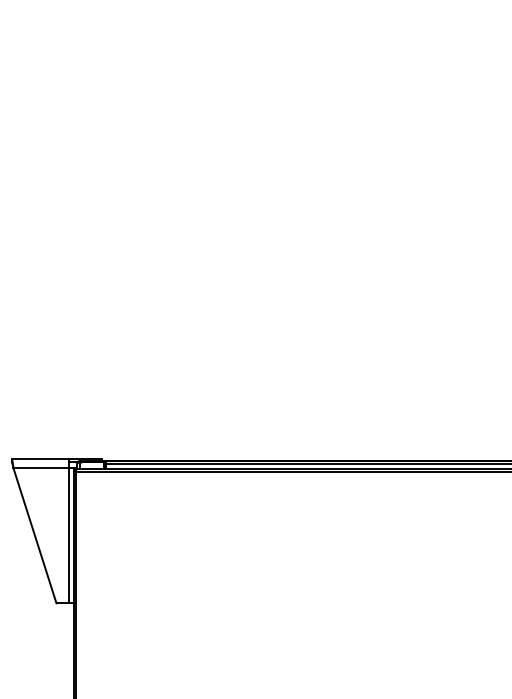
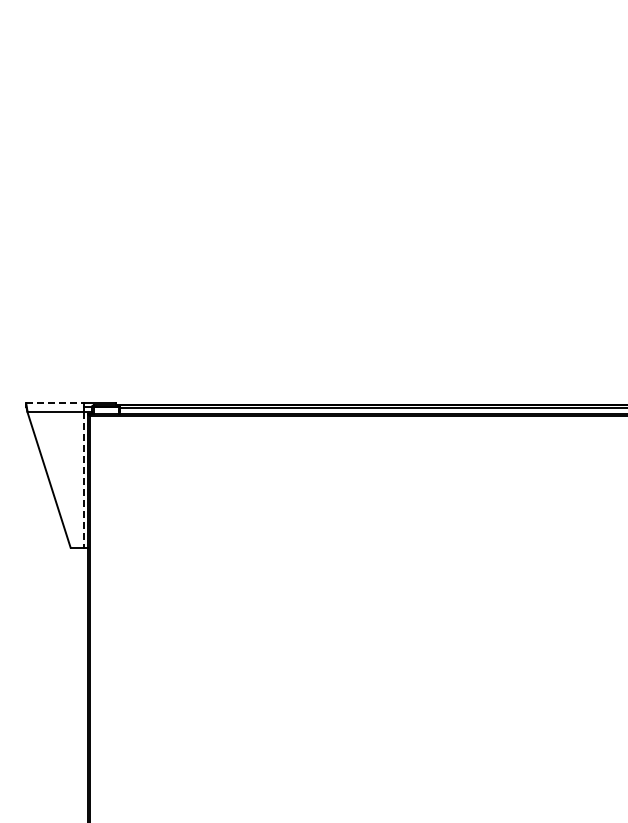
line: (40, 459) -> (54, 403), solid -> dashed
line: (69, 535) -> (83, 479), solid -> dashed

